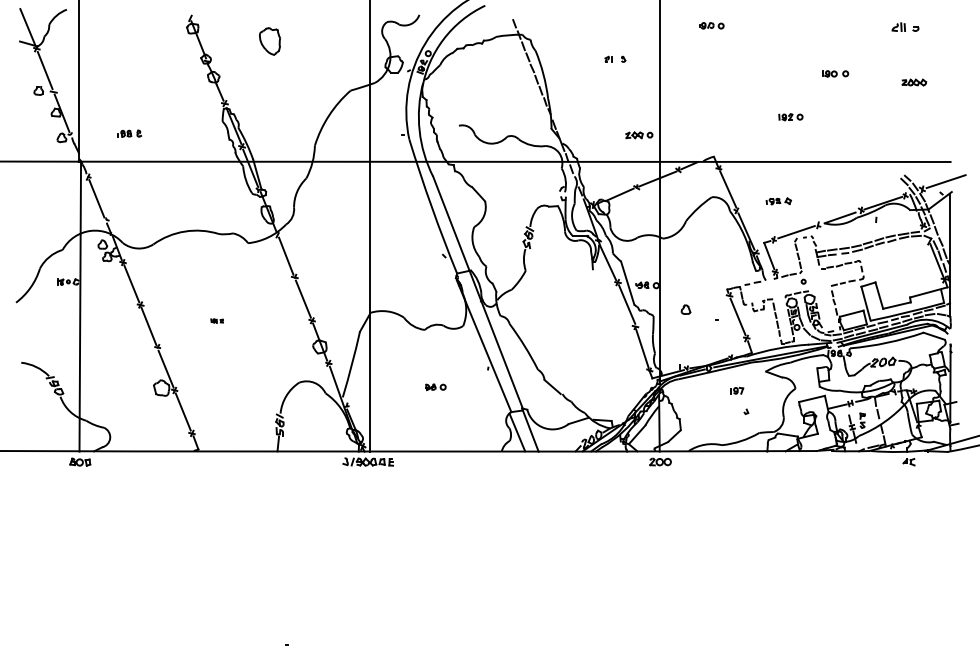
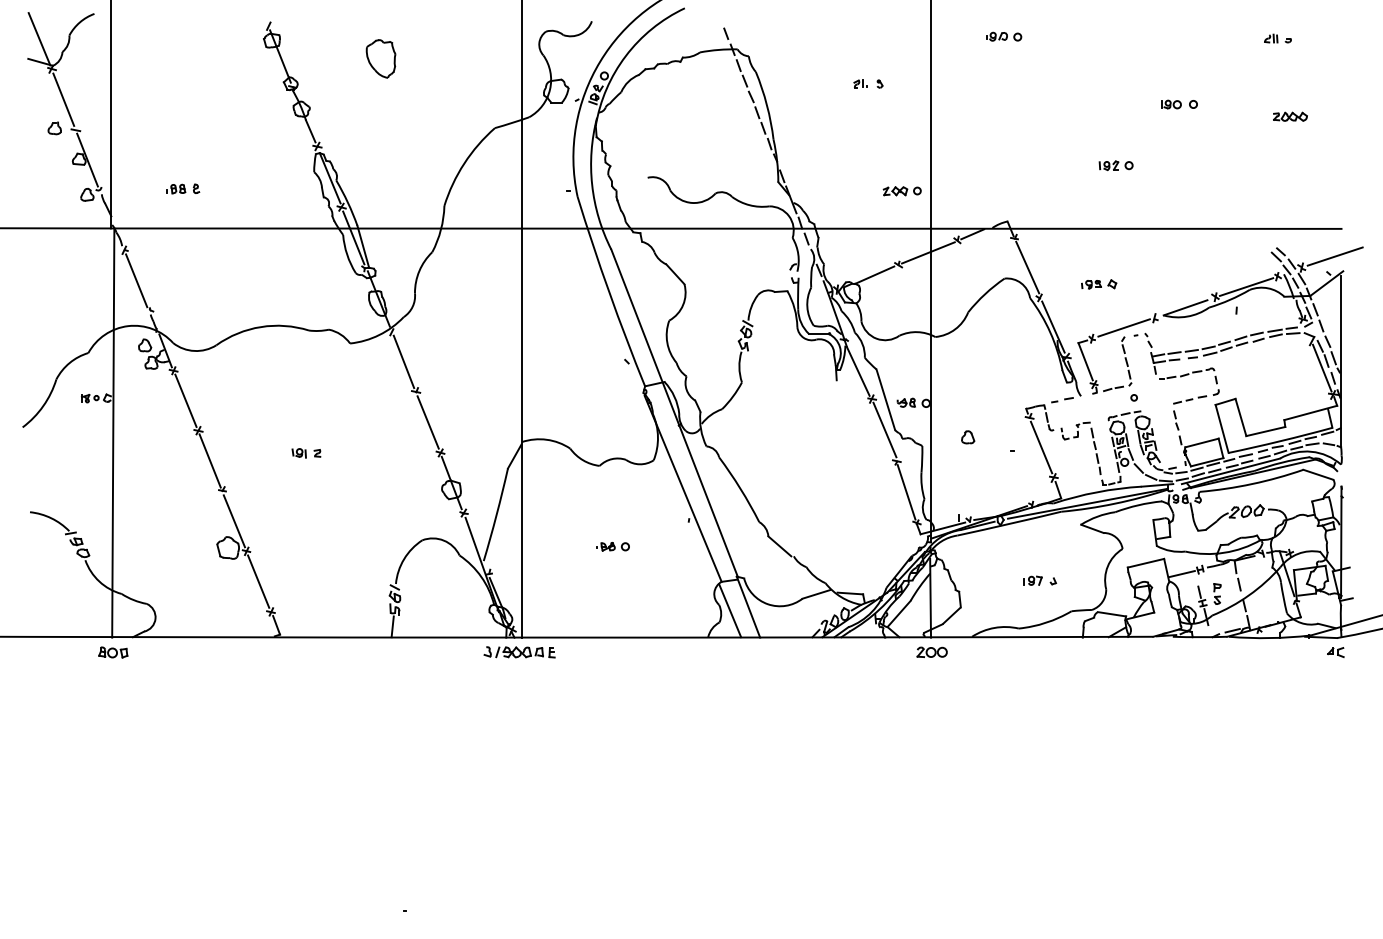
part: (905, 27) -> (1277, 38), size x0.71
part: (217, 321) -> (306, 453), size x1.67
part: (736, 390) -> (1032, 580), moved
part: (908, 462) -> (1335, 652), moved

